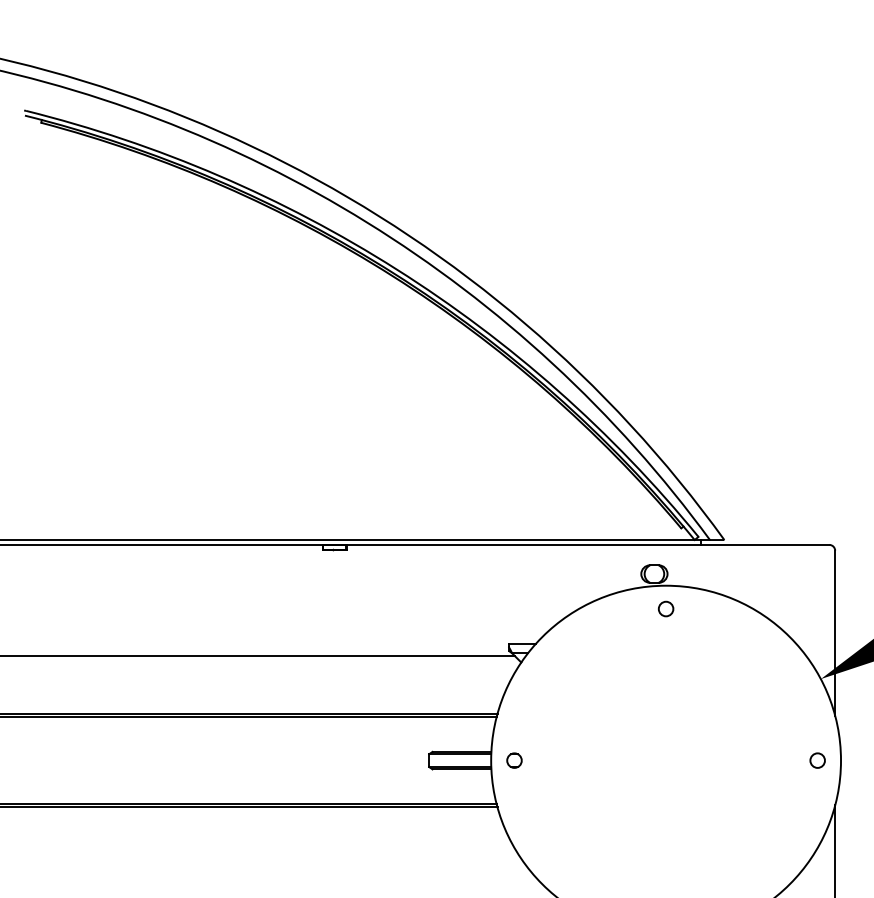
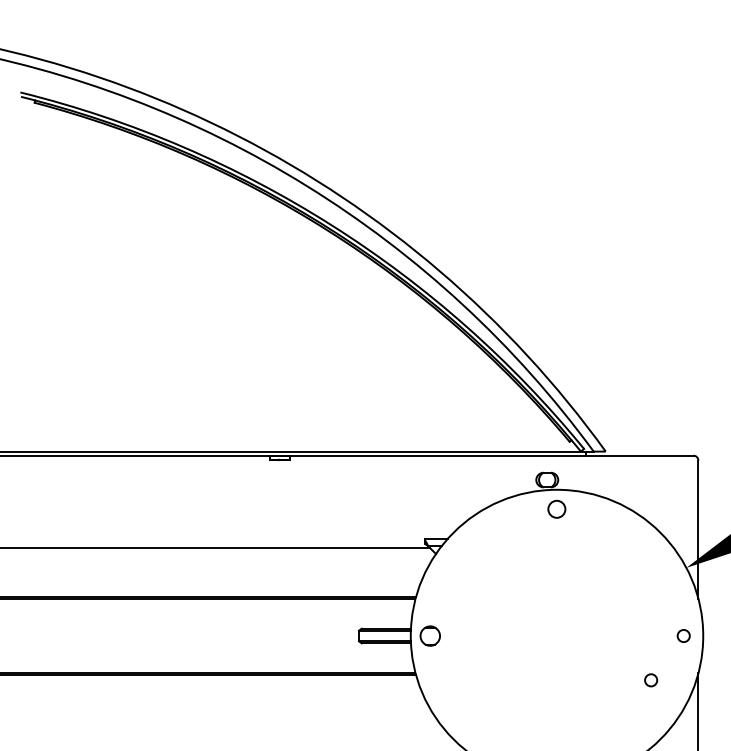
circle: (666, 608) -> (557, 508), size x1.4
circle: (514, 760) -> (430, 635), size x1.6
circle: (778, 813) -> (650, 680), added

